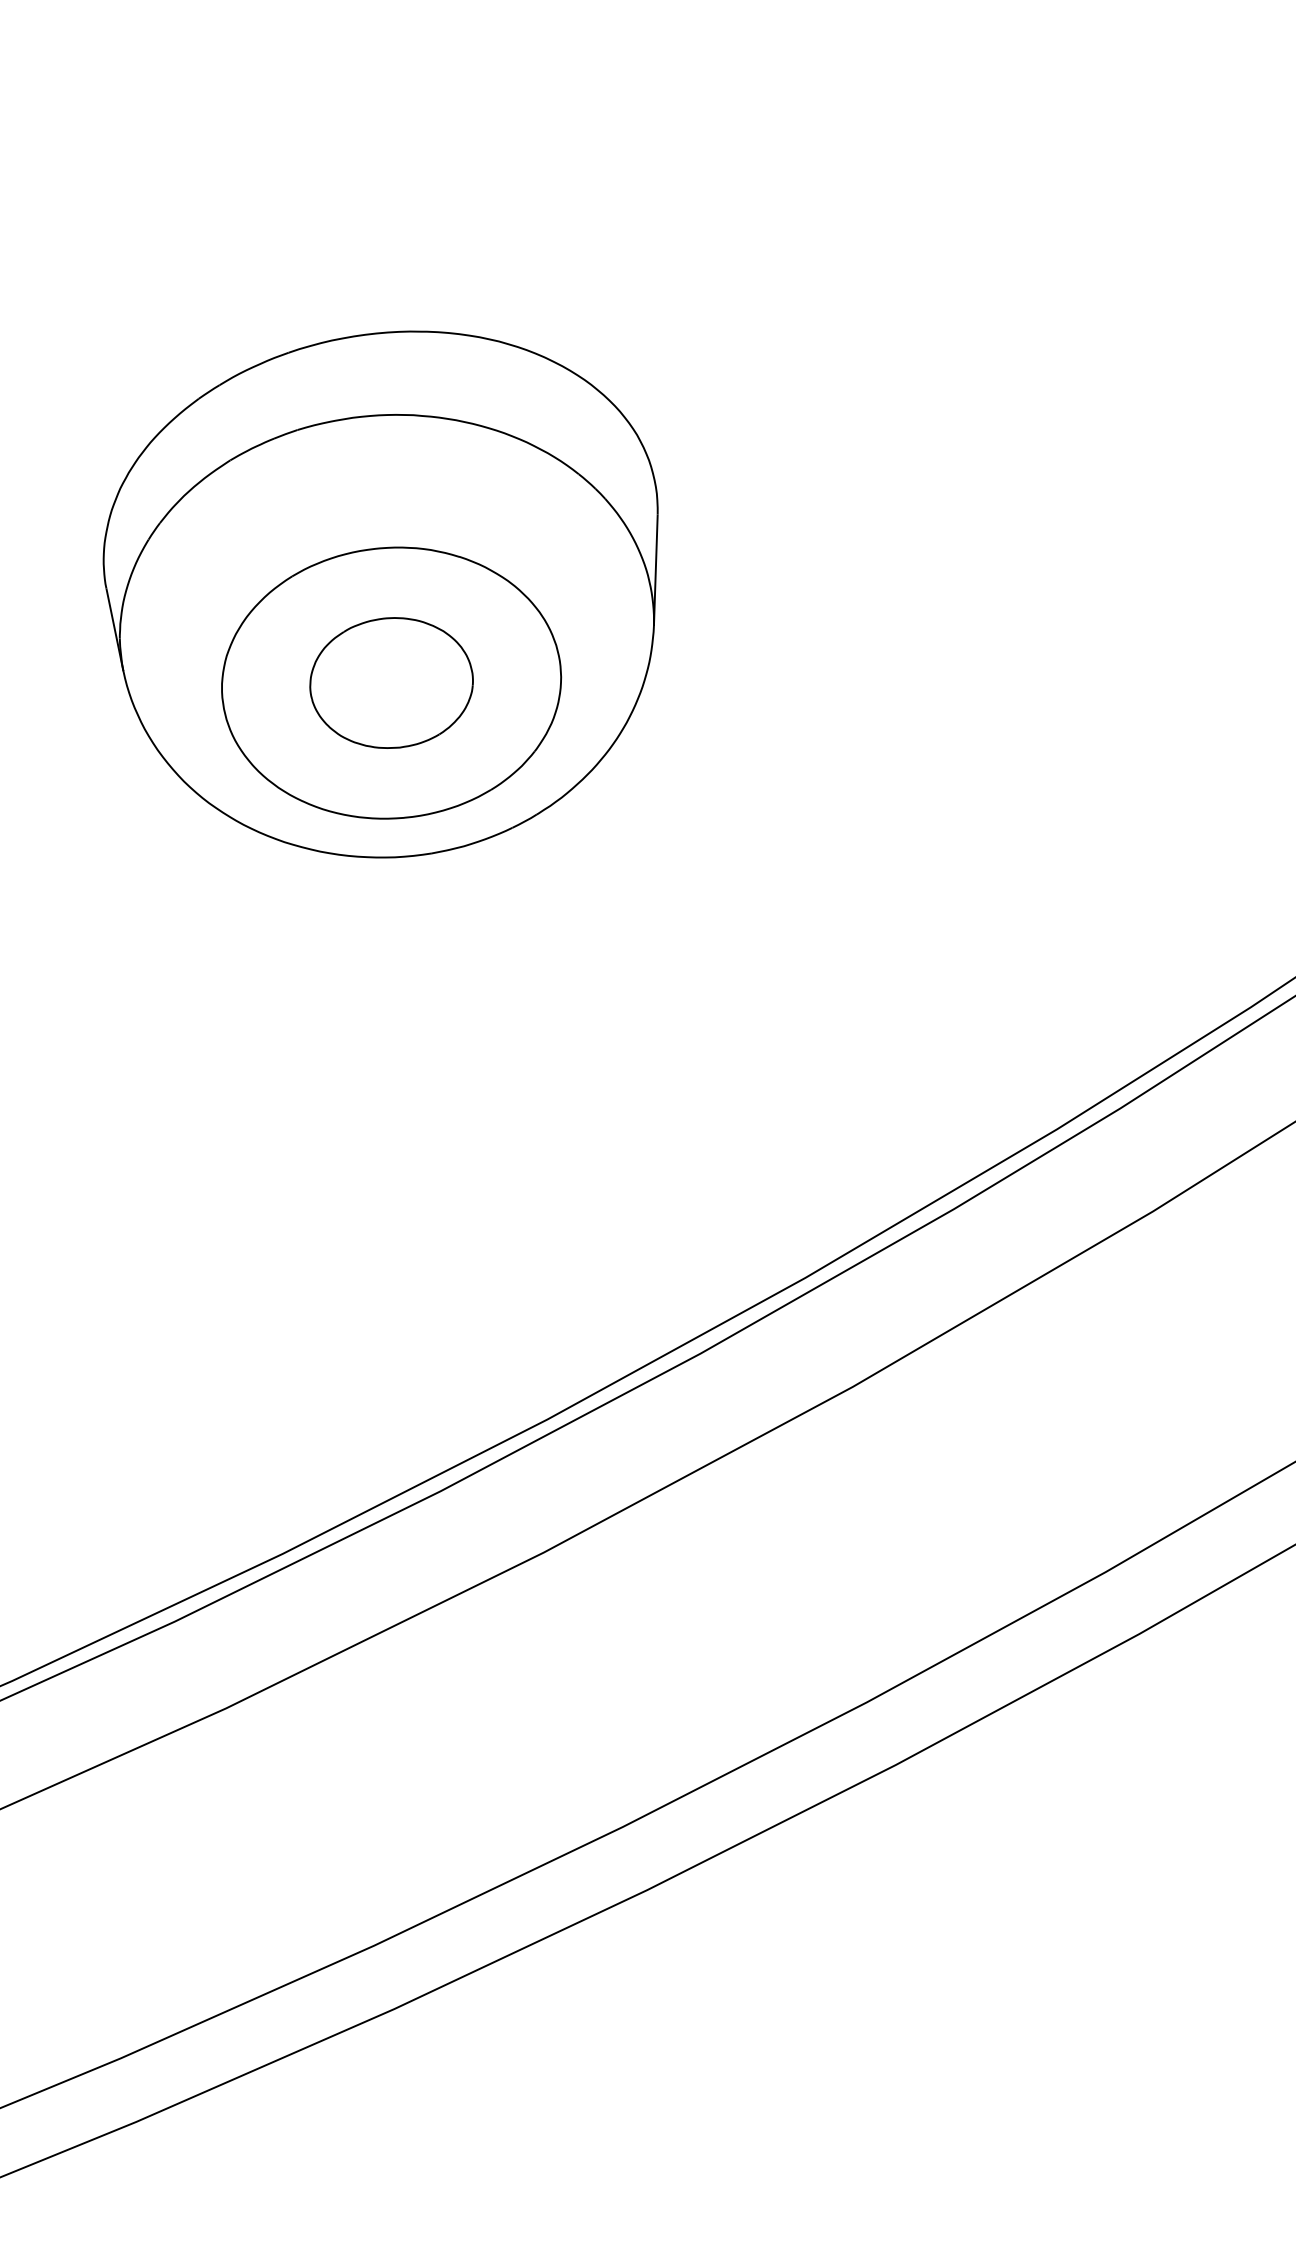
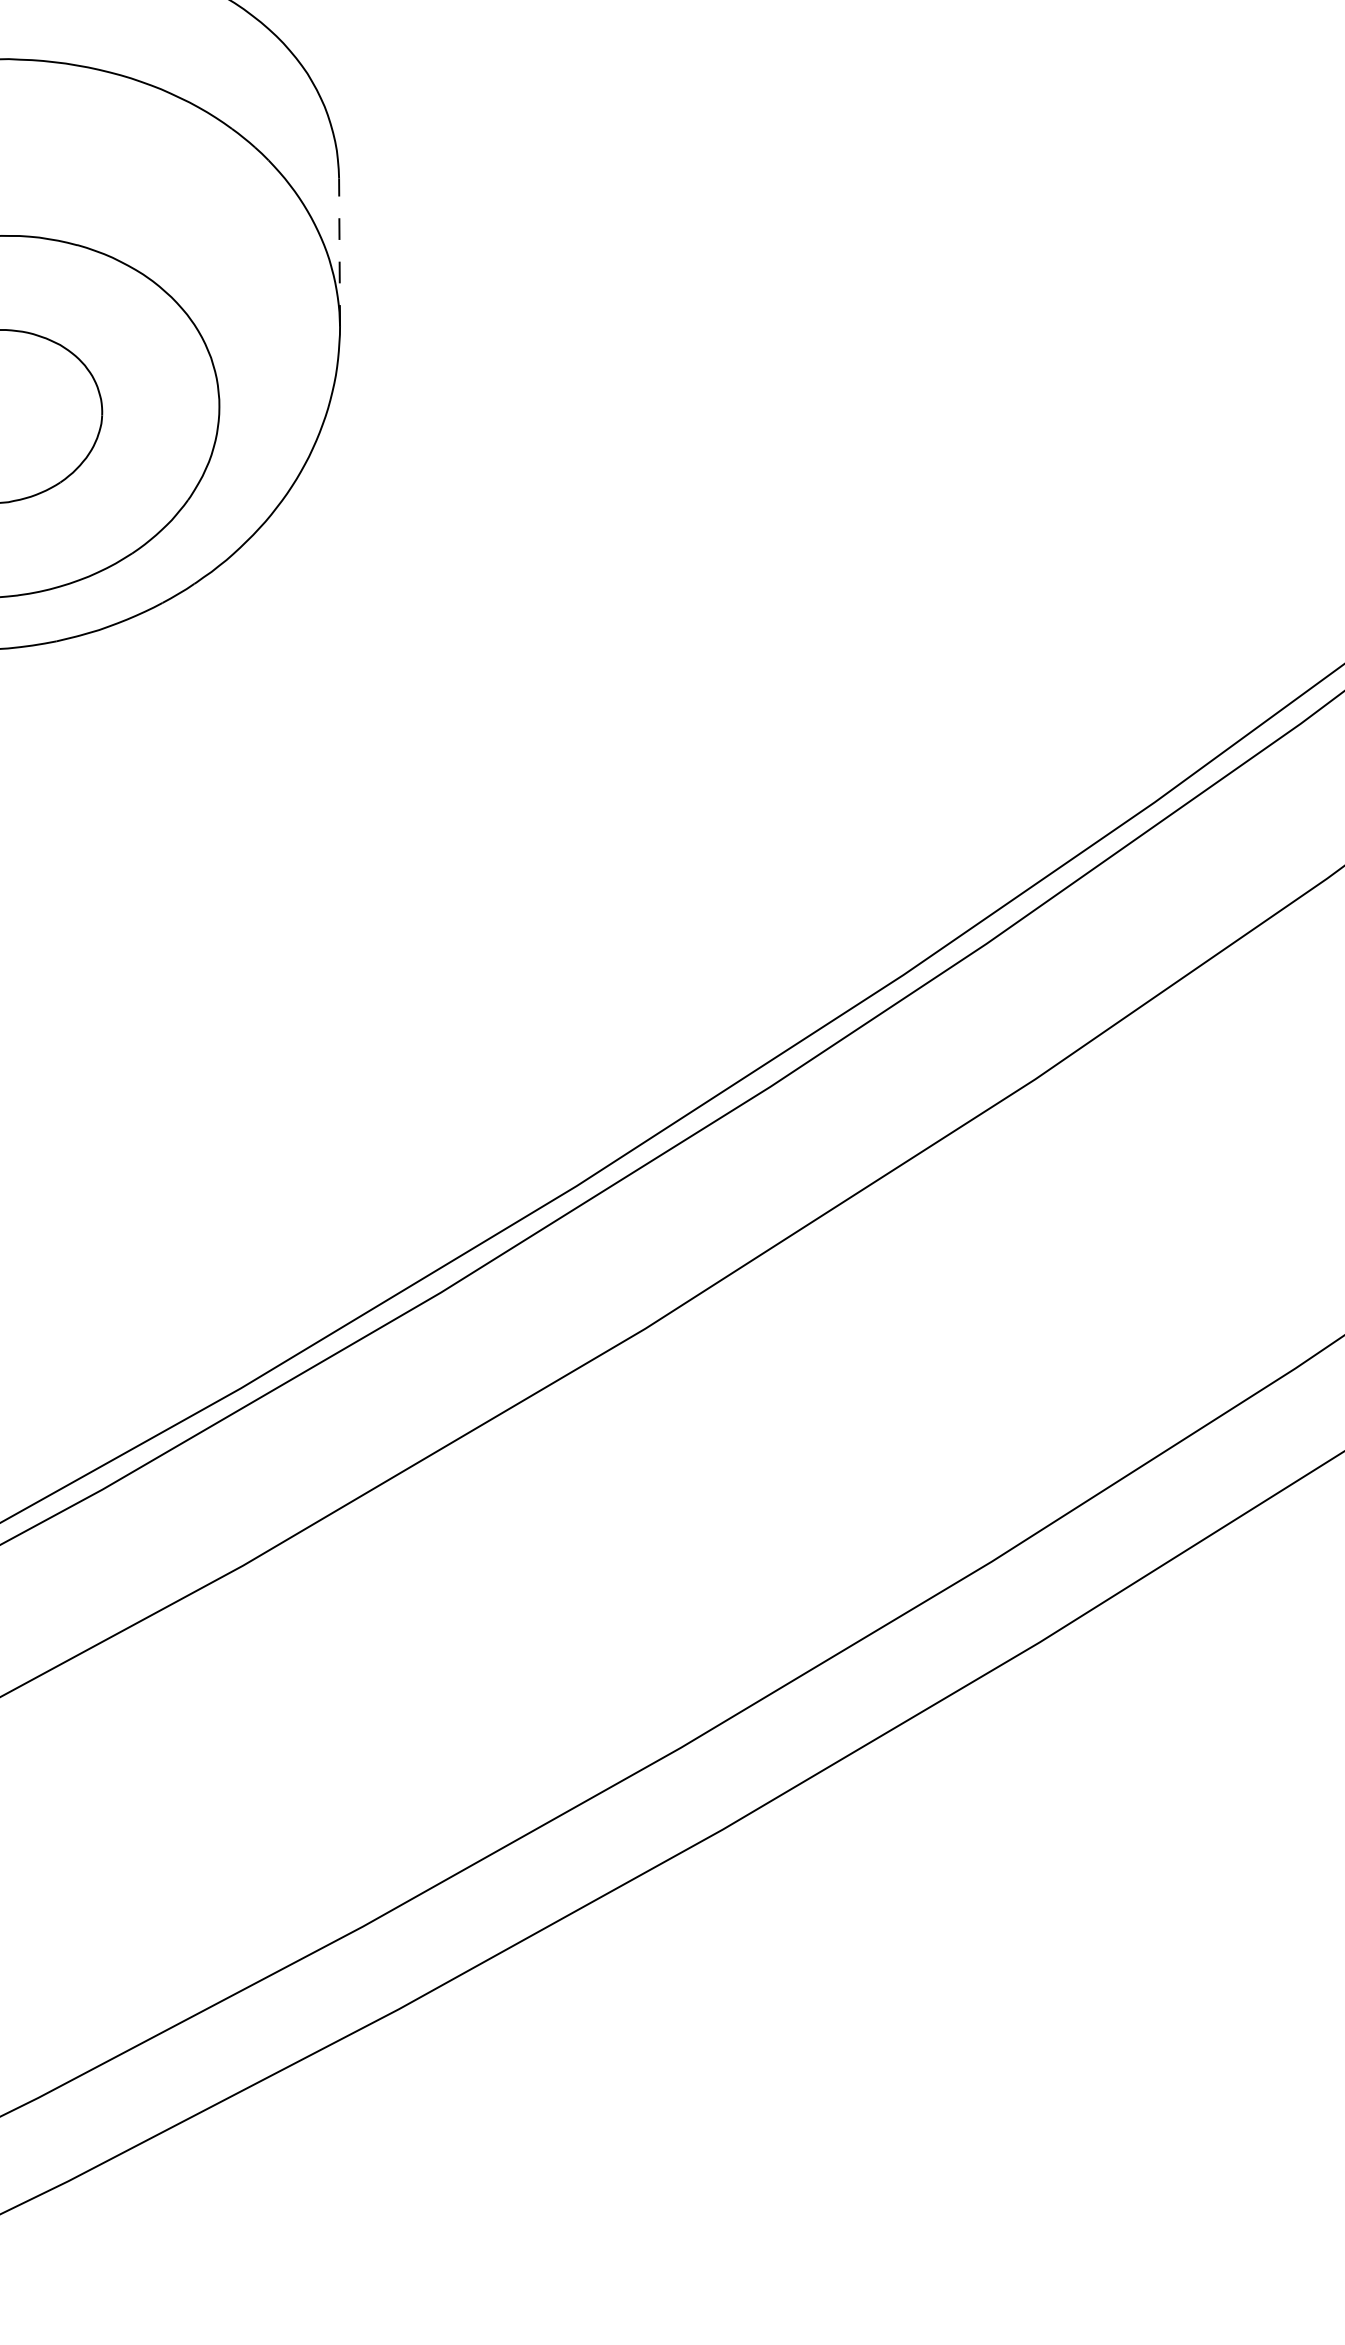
line: (655, 570) -> (339, 252), solid -> dashed

